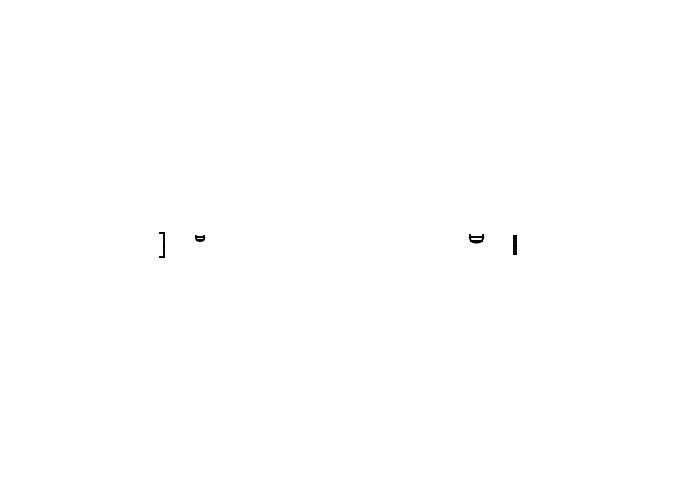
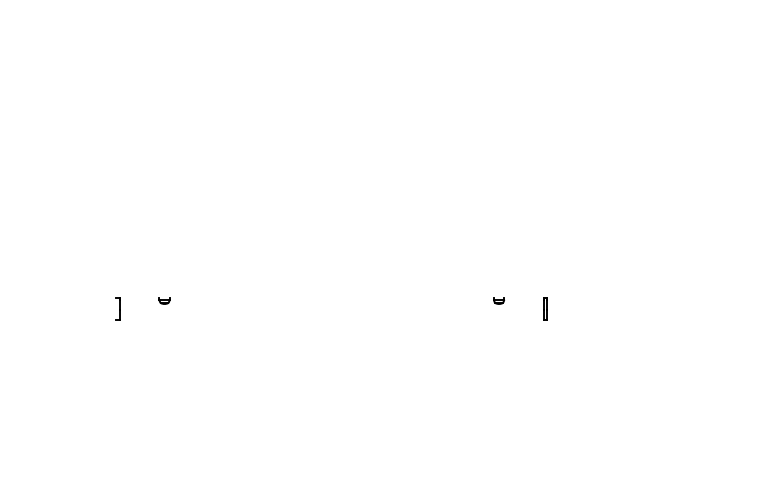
part: (476, 238) -> (499, 300), size x0.62
part: (161, 244) -> (117, 308), size x0.71

